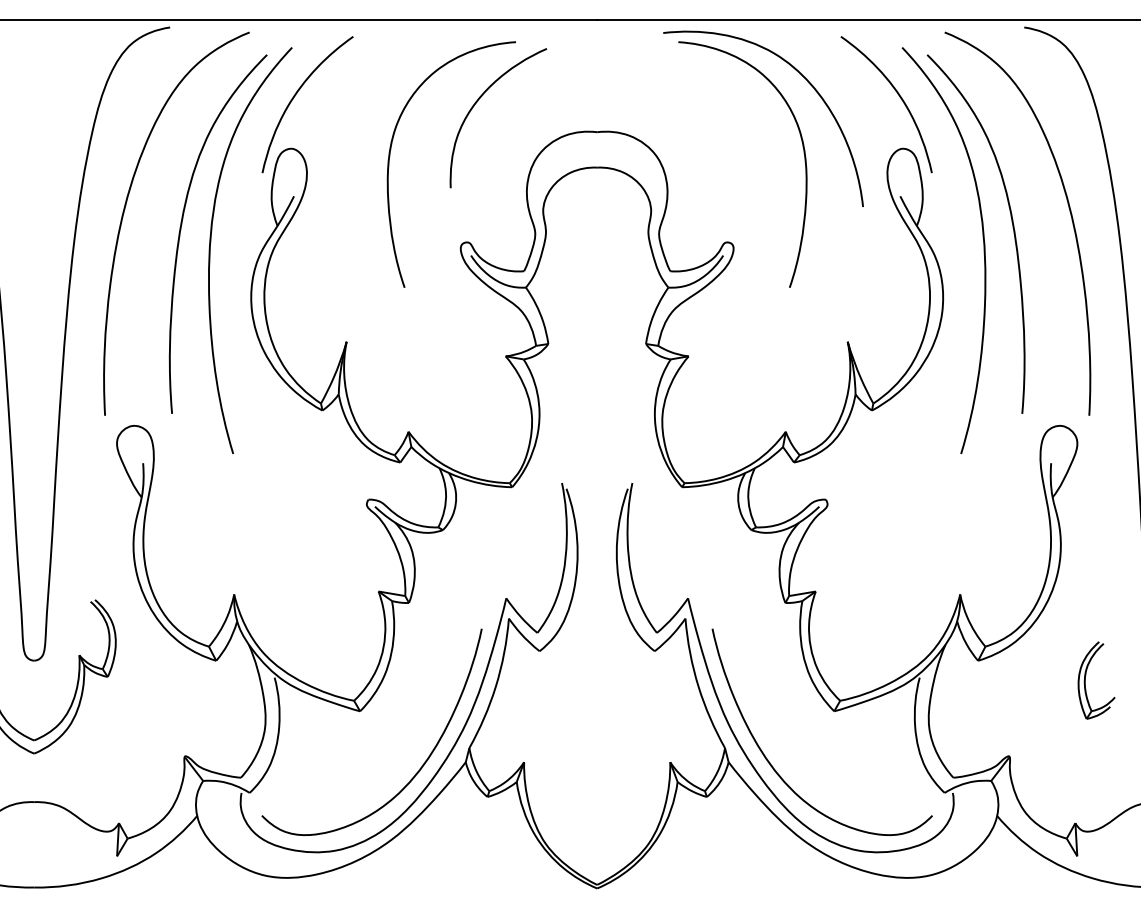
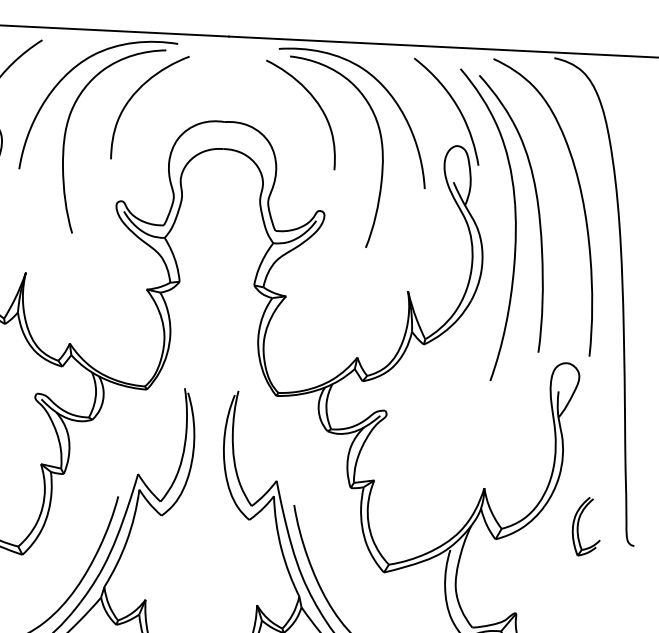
curve: (390, 78) -> (69, 73), added
curve: (717, 103) -> (317, 104), added
part: (1085, 680) -> (578, 526), moved

